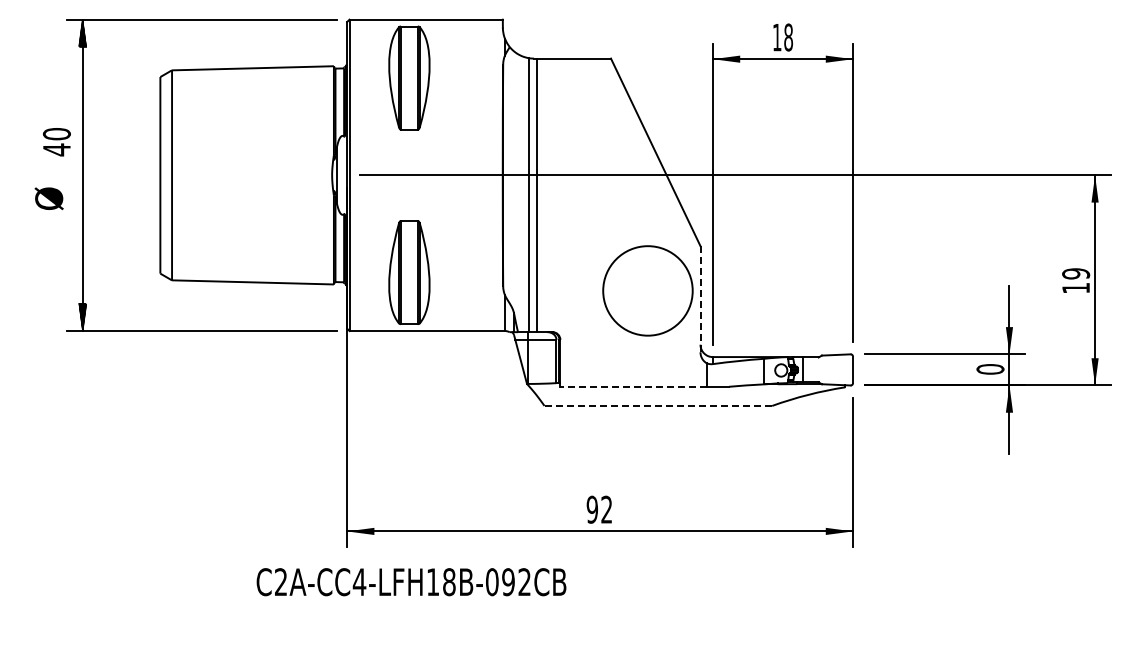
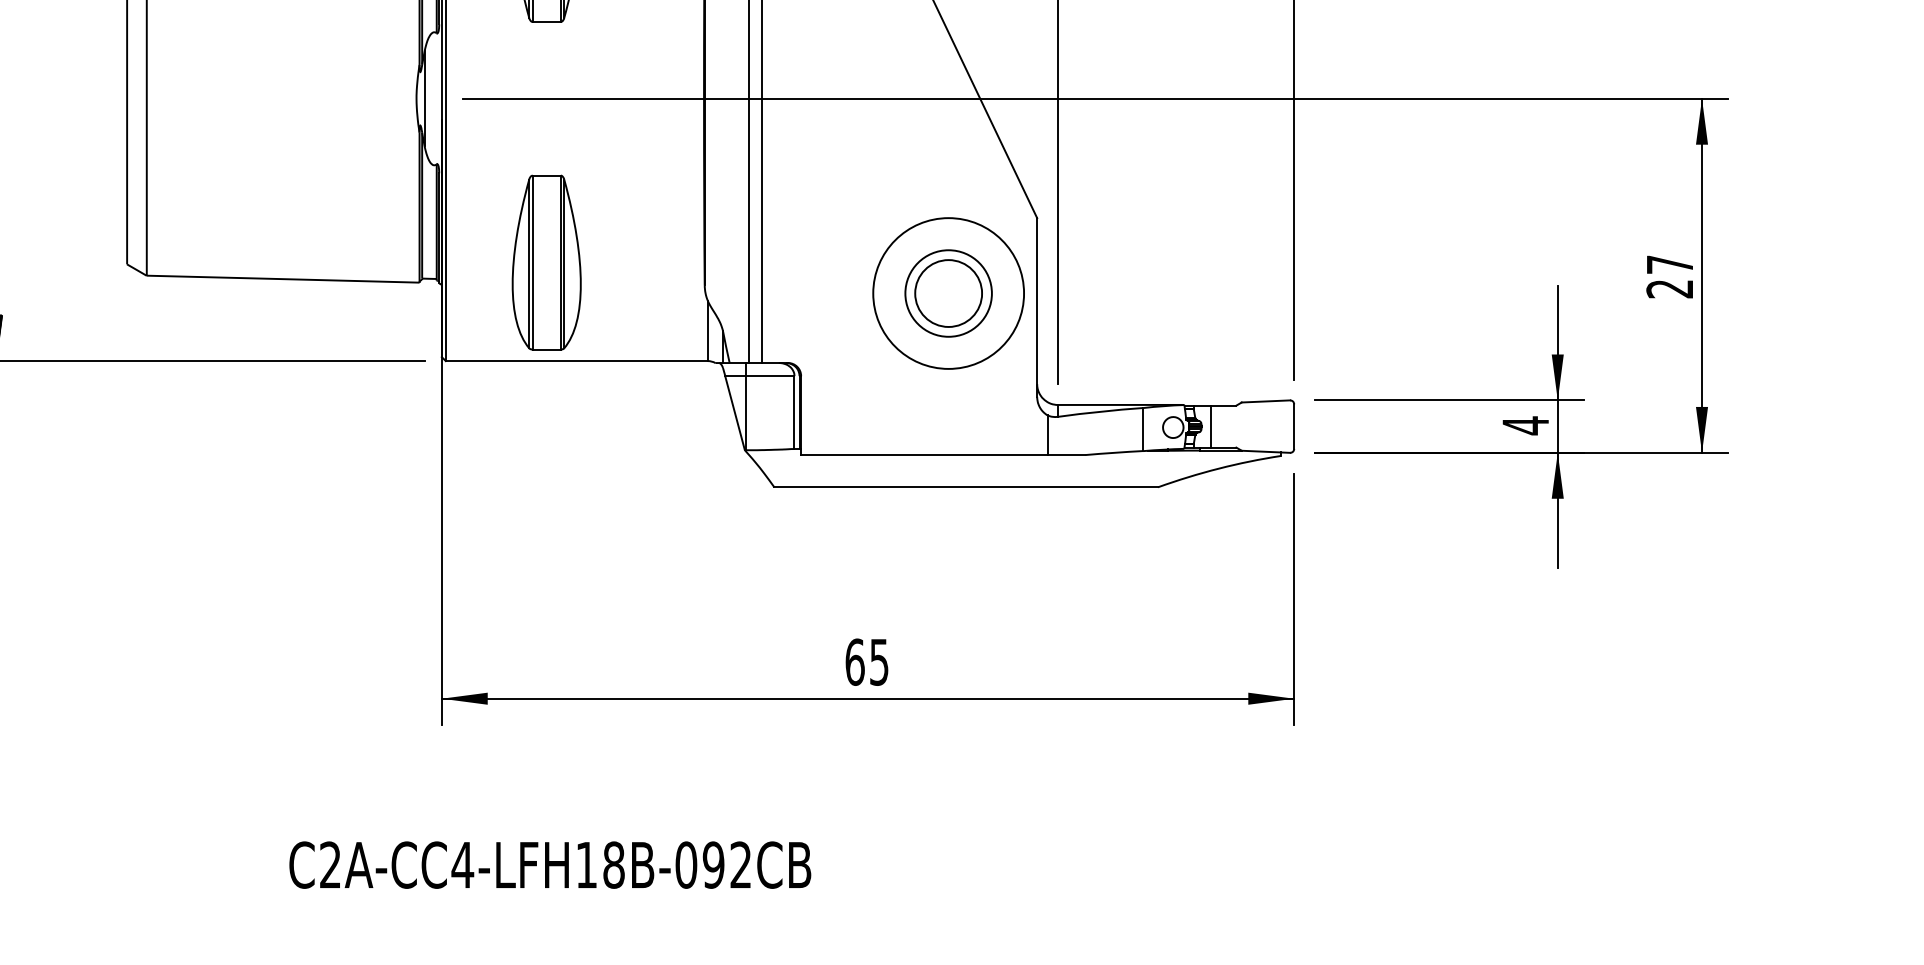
text: (1076, 280) -> (1670, 275), 19 -> 27
part: (647, 290) -> (947, 292), added
line: (700, 298) -> (1037, 306), dashed -> solid
text: (990, 369) -> (1525, 425), 0 -> 4
line: (633, 386) -> (924, 454), dashed -> solid
line: (658, 405) -> (966, 486), dashed -> solid
text: (599, 509) -> (867, 661), 92 -> 65
text: (411, 582) -> (550, 865), moved

